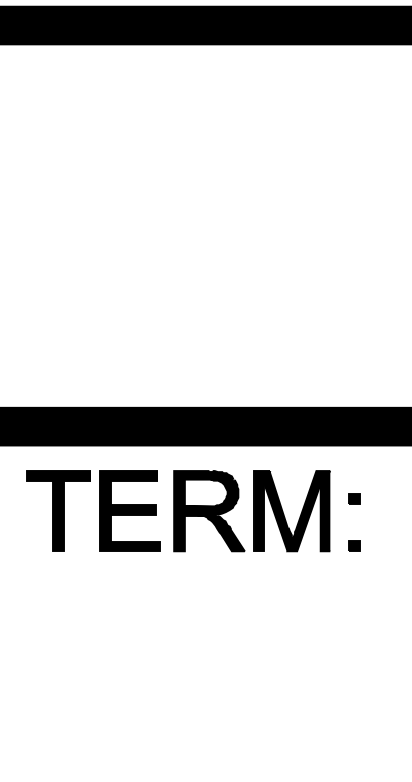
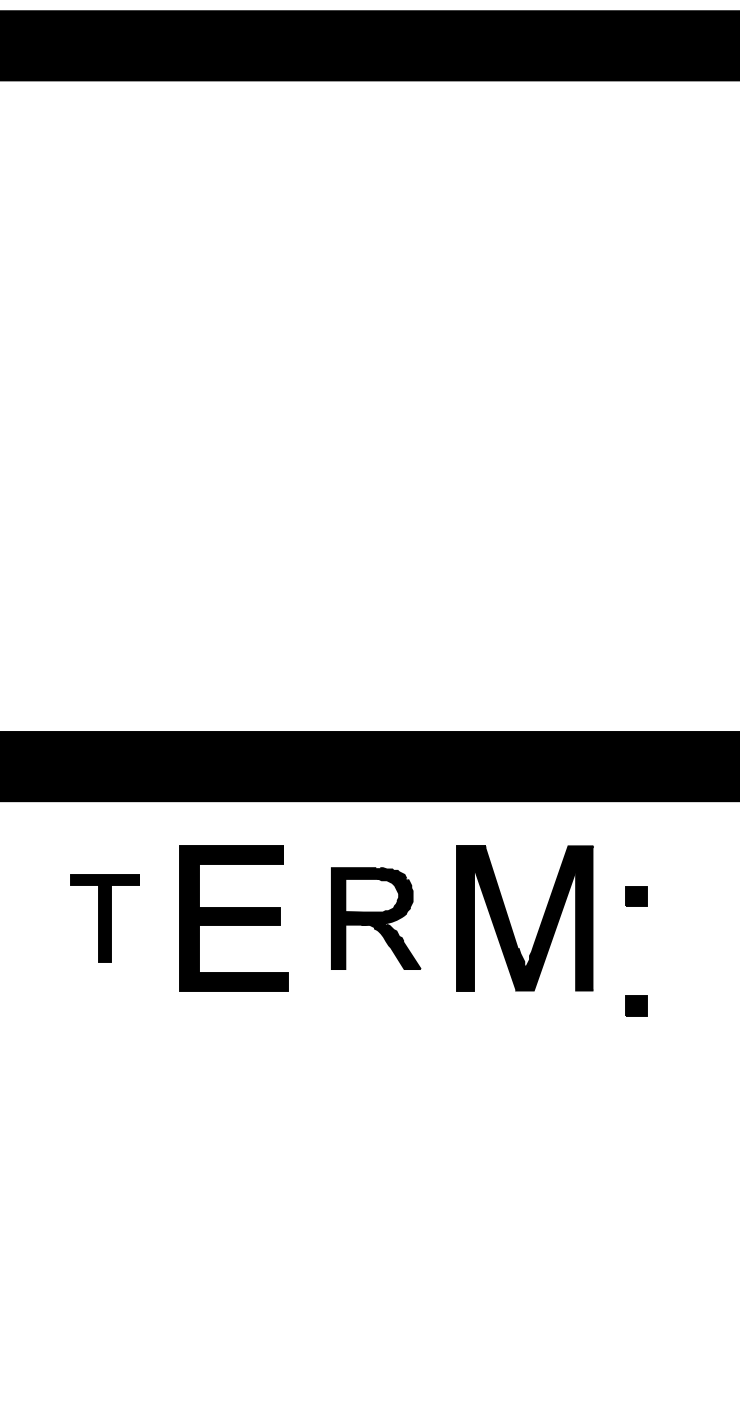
part: (58, 510) -> (104, 917), size x0.6
part: (209, 511) -> (376, 919), size x0.7
part: (354, 545) -> (636, 1005), moved

